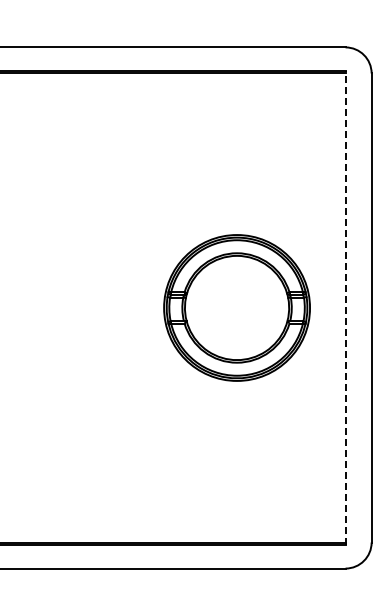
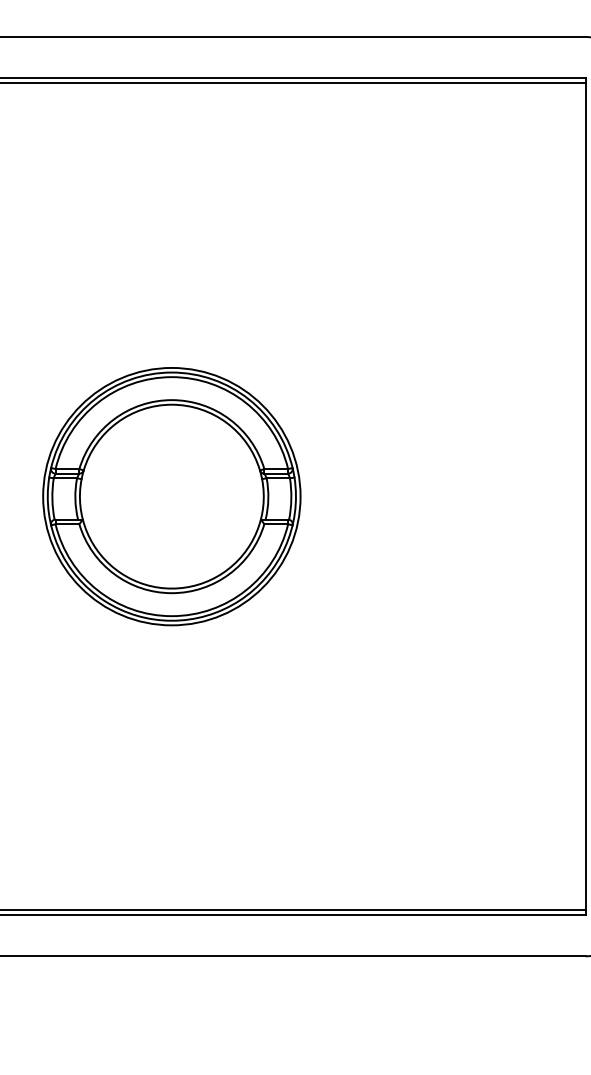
part: (236, 307) -> (170, 495), moved
line: (345, 307) -> (585, 495), dashed -> solid

